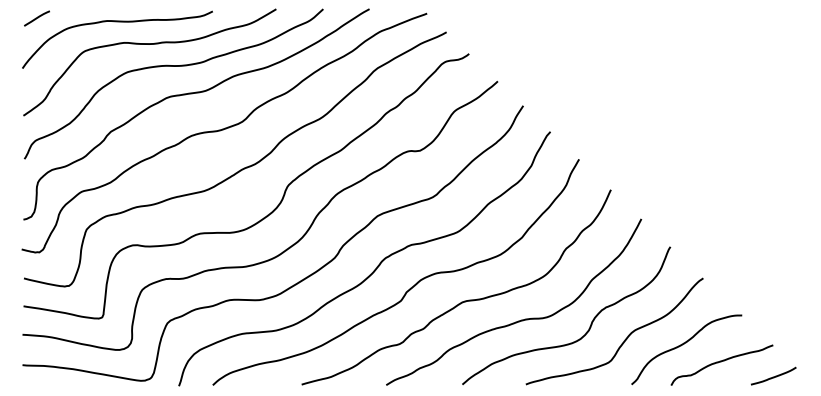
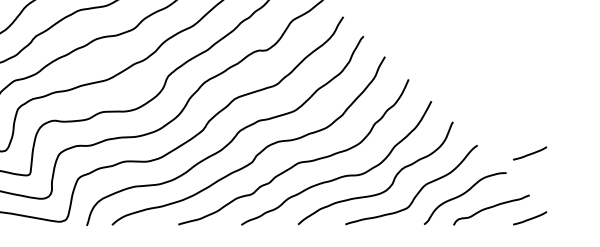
curve: (773, 289) -> (529, 153), added

